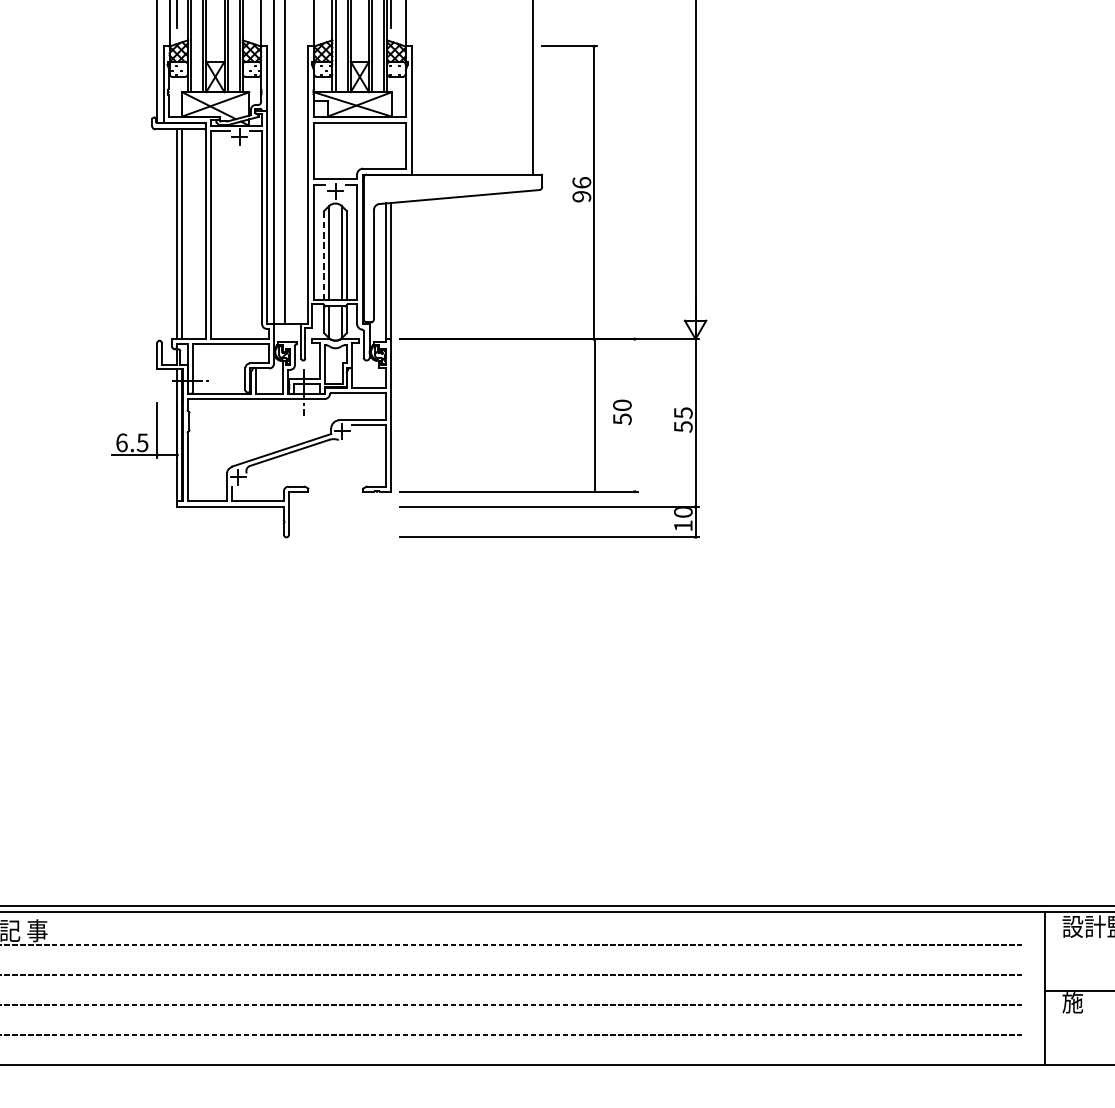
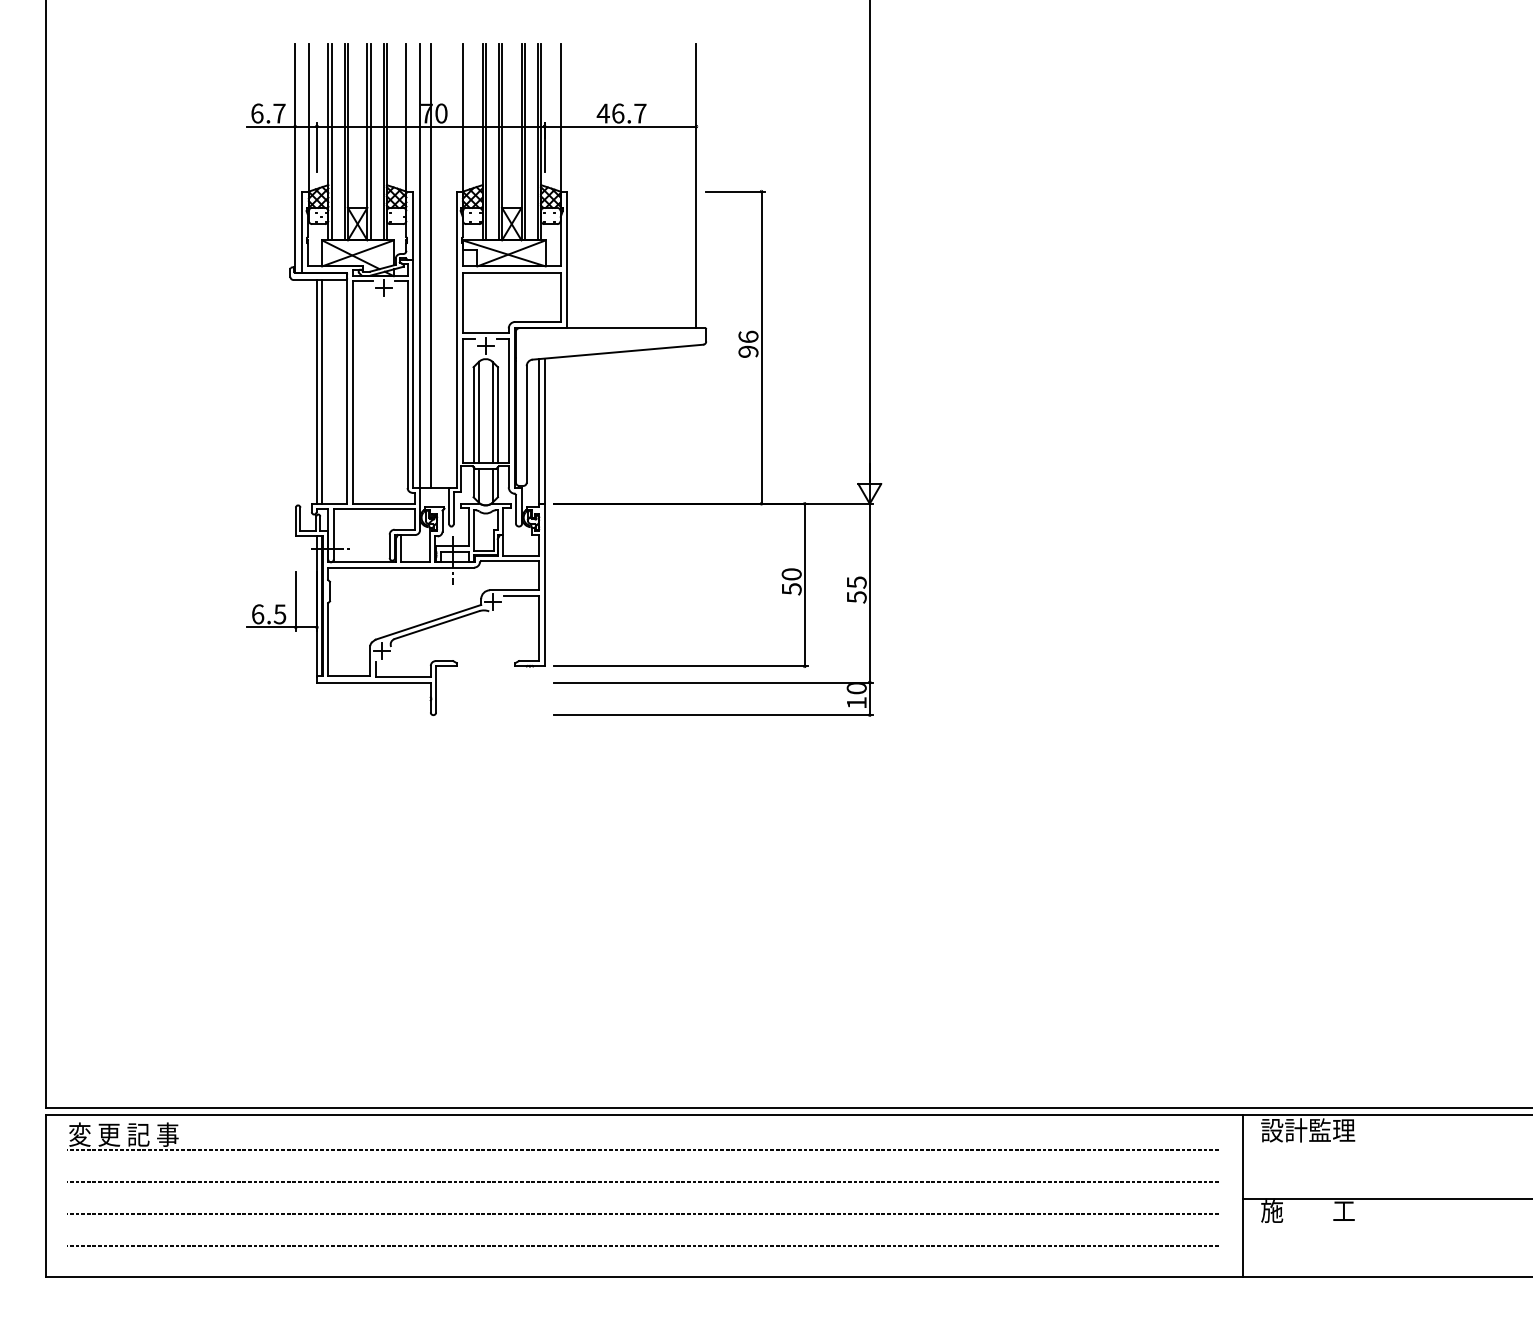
line: (324, 255) -> (473, 414), dashed -> solid
line: (594, 414) -> (804, 584), moved

